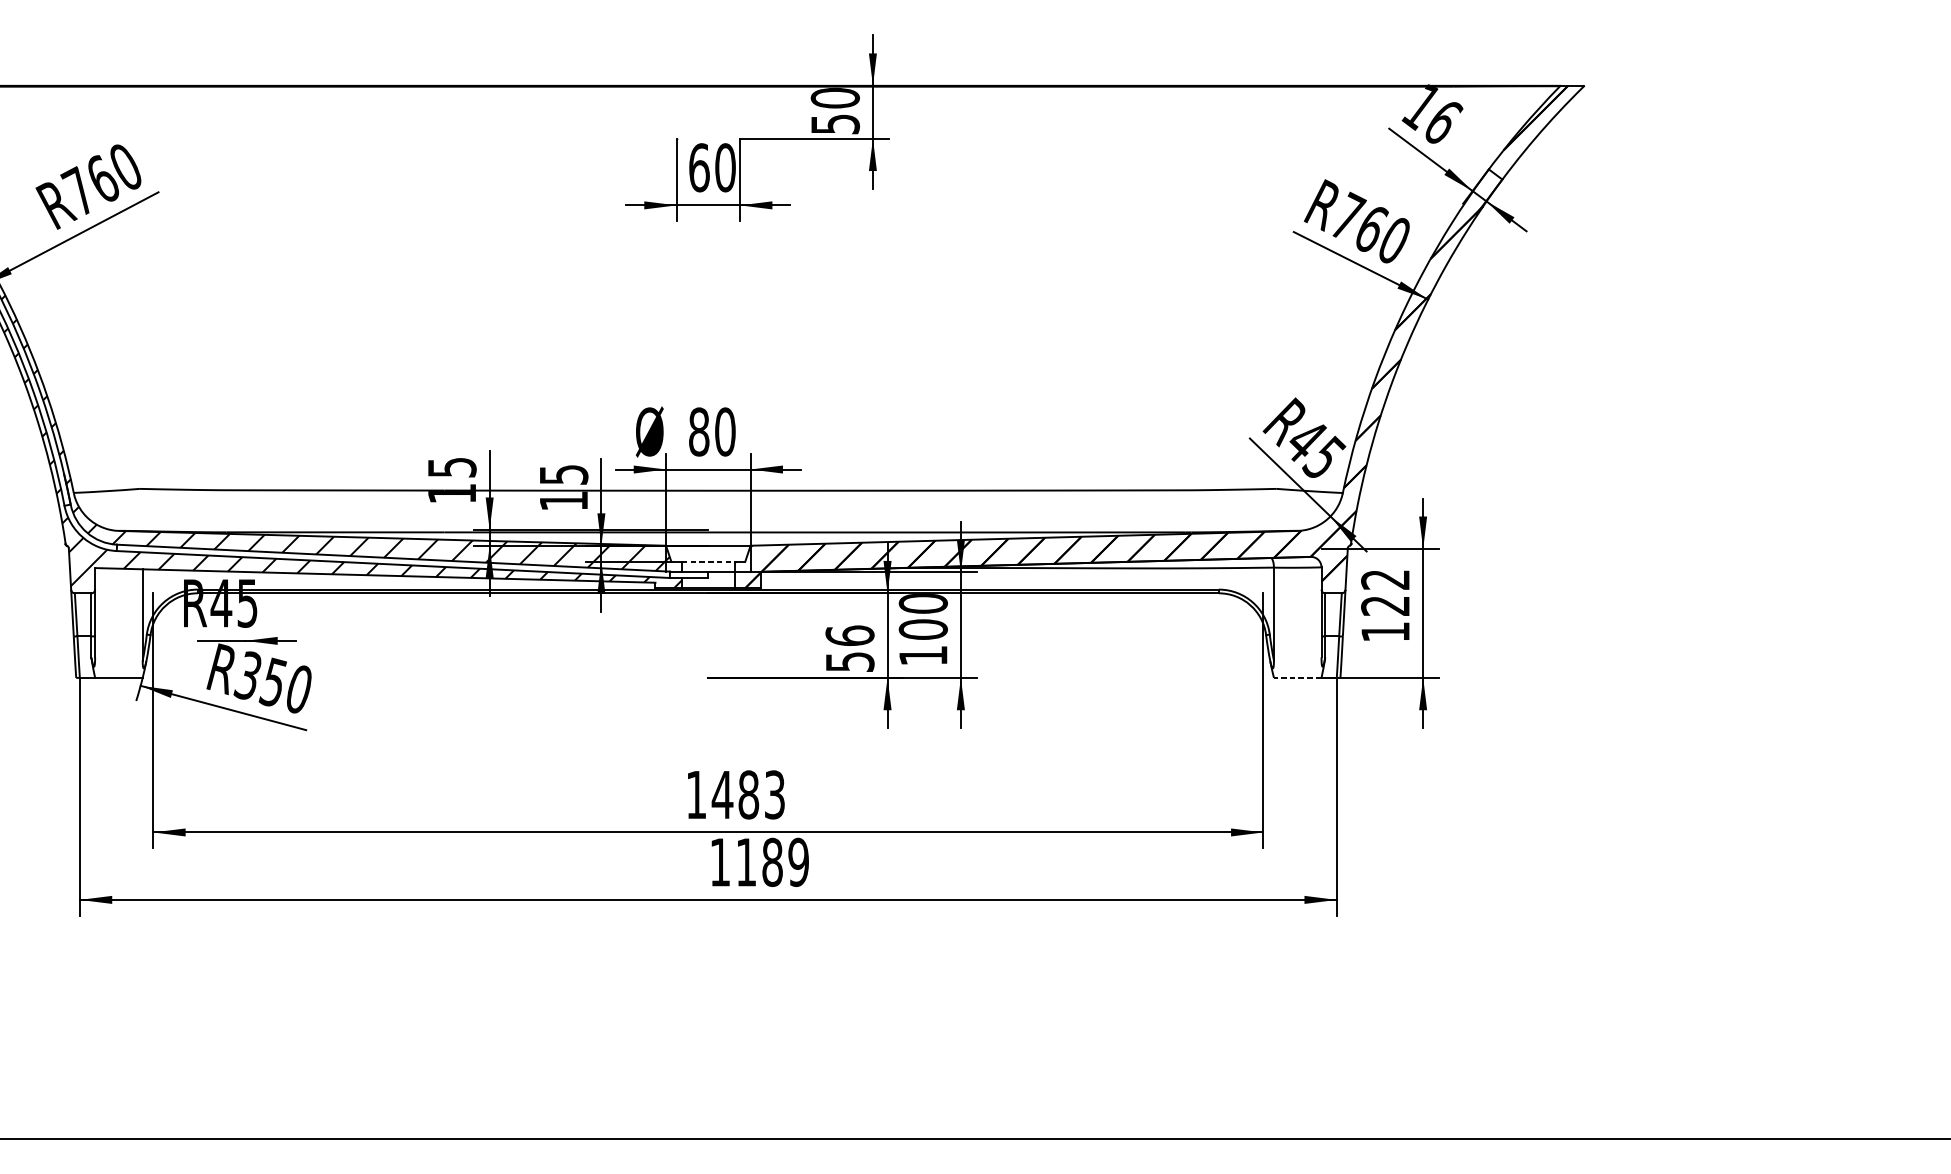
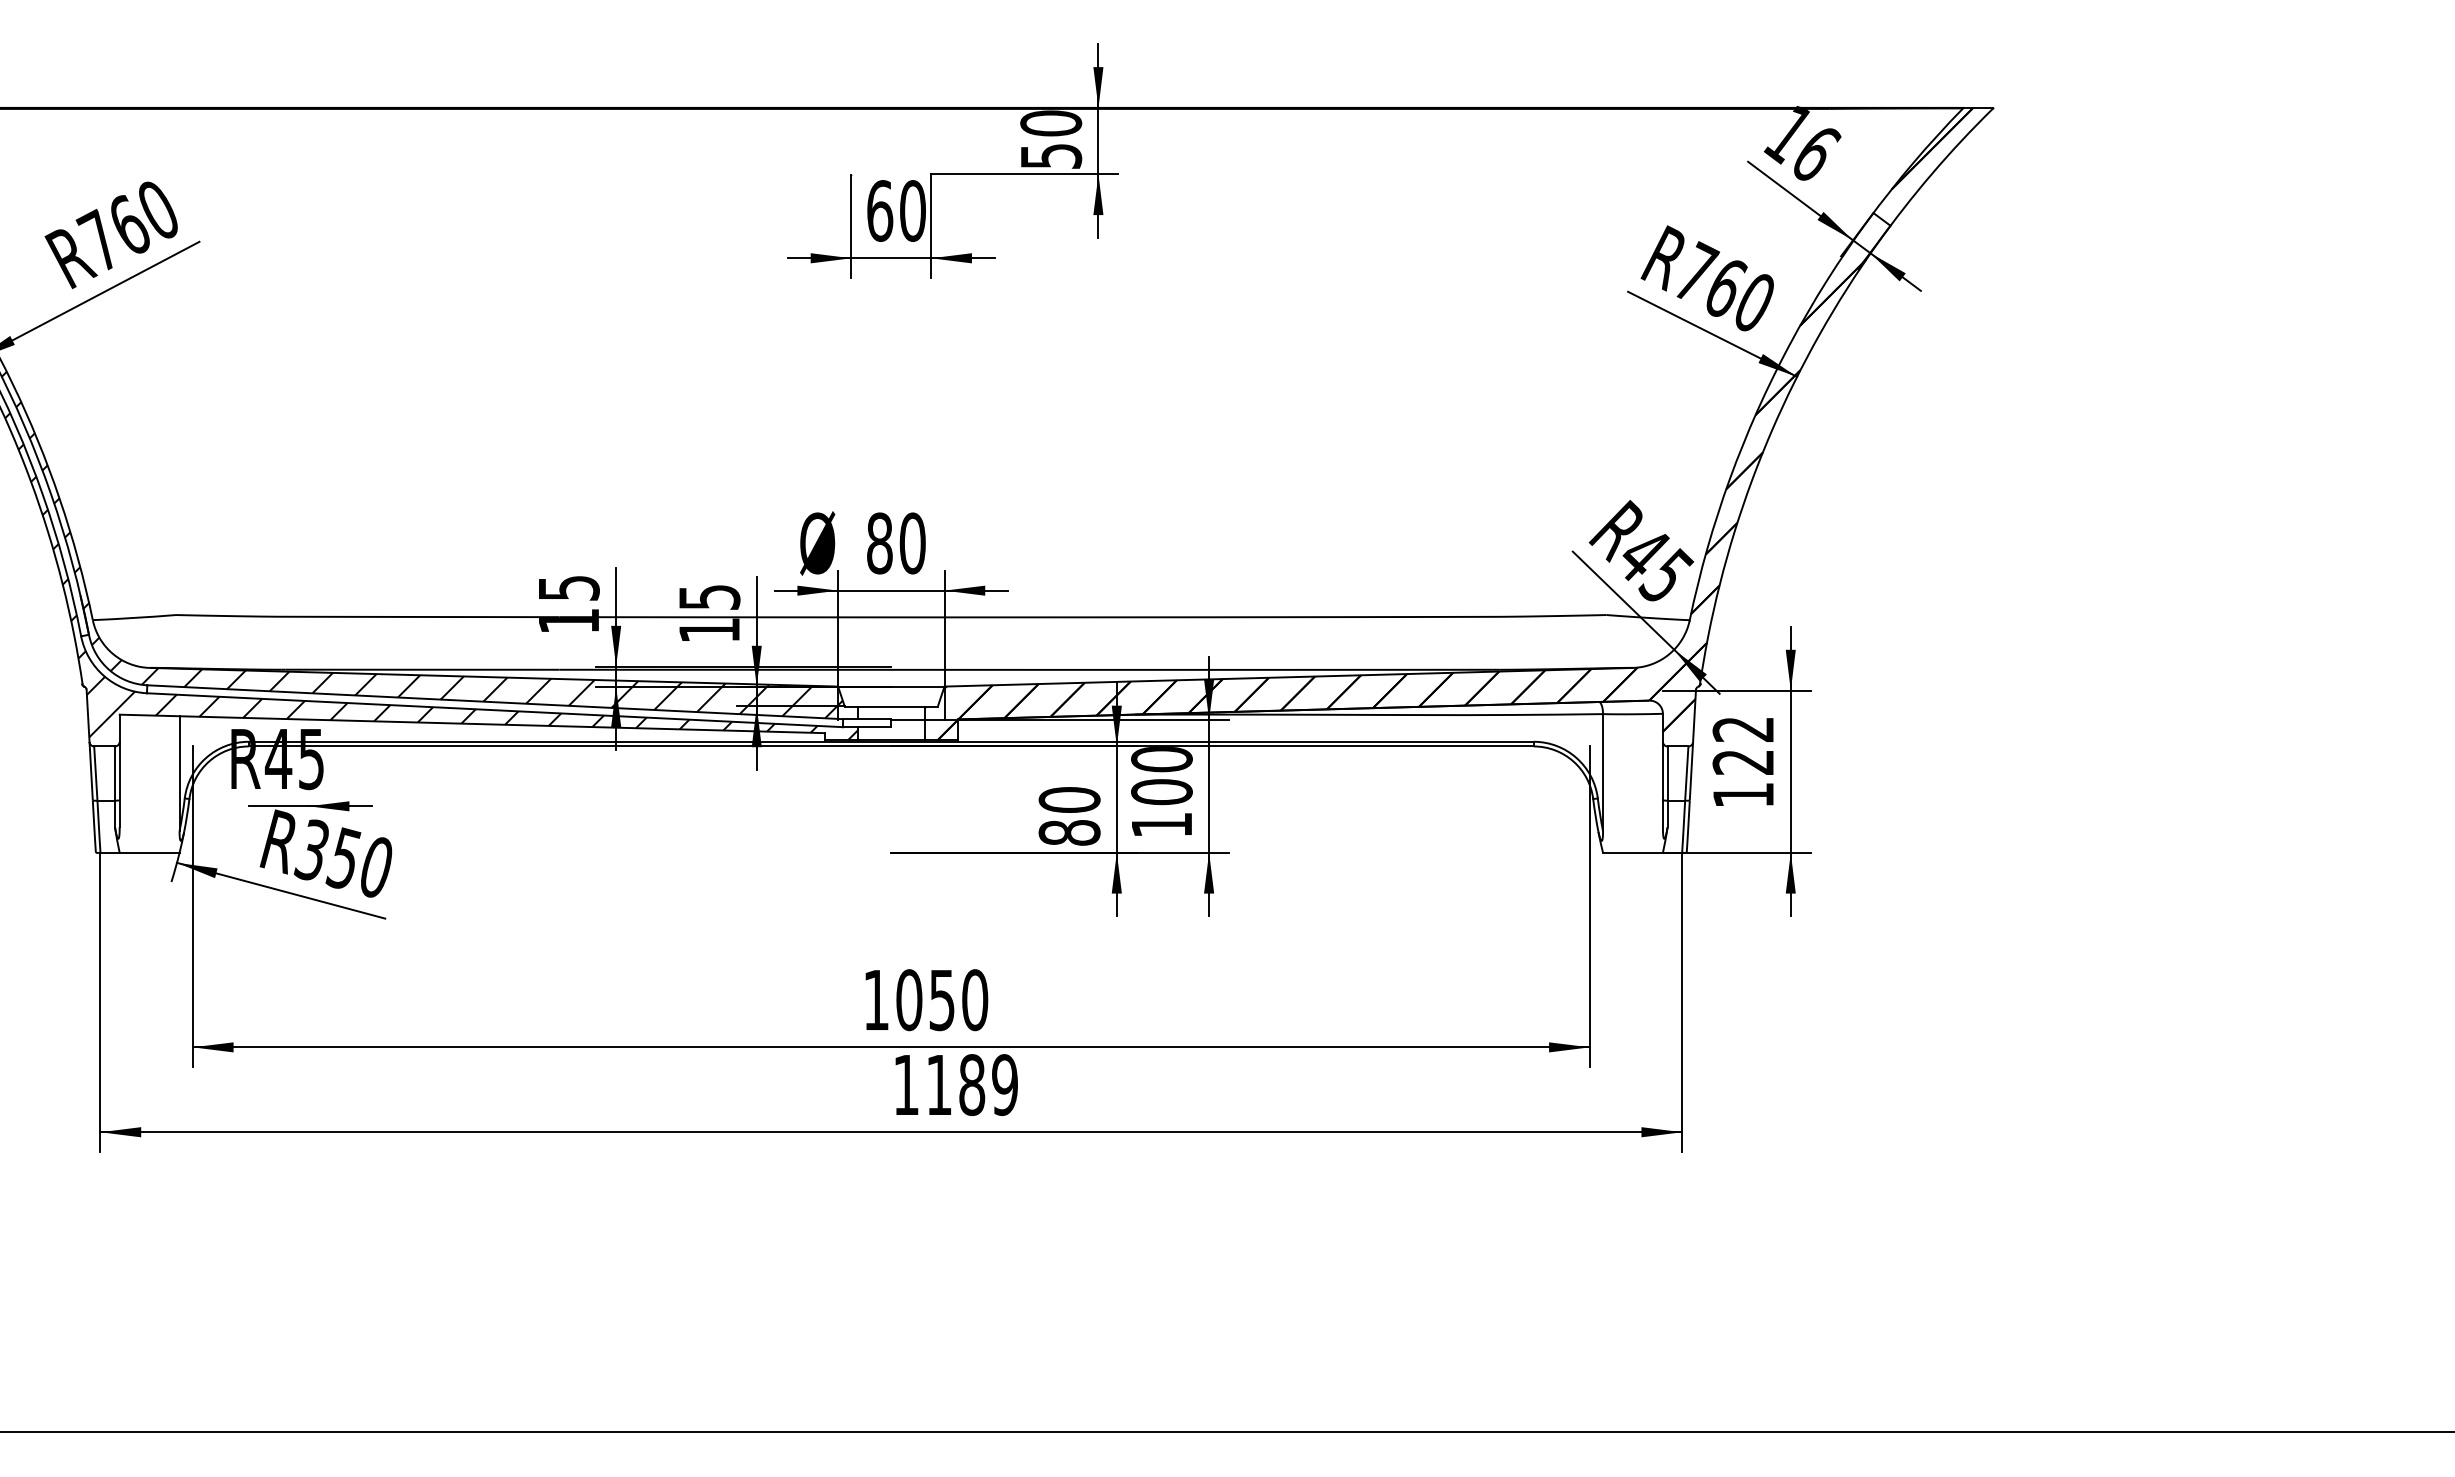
line: (708, 561) -> (891, 706), dashed -> solid
text: (849, 648) -> (1069, 815), 56 -> 80
line: (1297, 677) -> (1632, 852), dashed -> solid
text: (748, 795) -> (941, 1000), 1483 -> 1050

